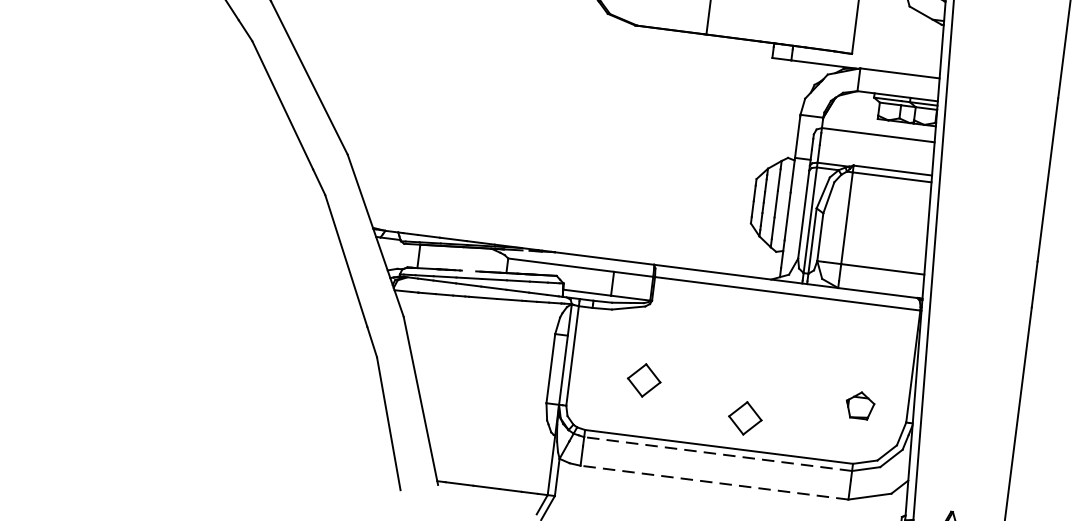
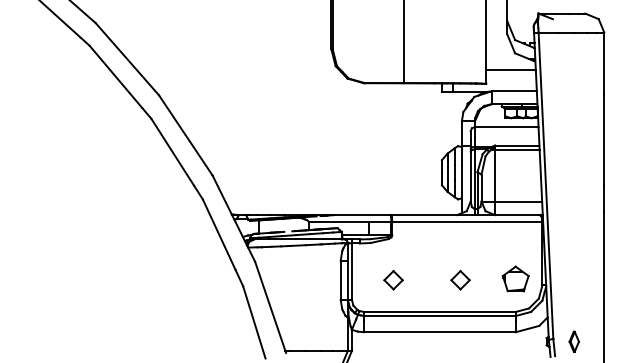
line: (897, 35) -> (510, 70), added
part: (860, 404) -> (515, 278), size x1.67
part: (745, 417) -> (460, 279), moved
line: (717, 454) -> (439, 316), dashed -> solid
line: (713, 483) -> (439, 332), dashed -> solid

